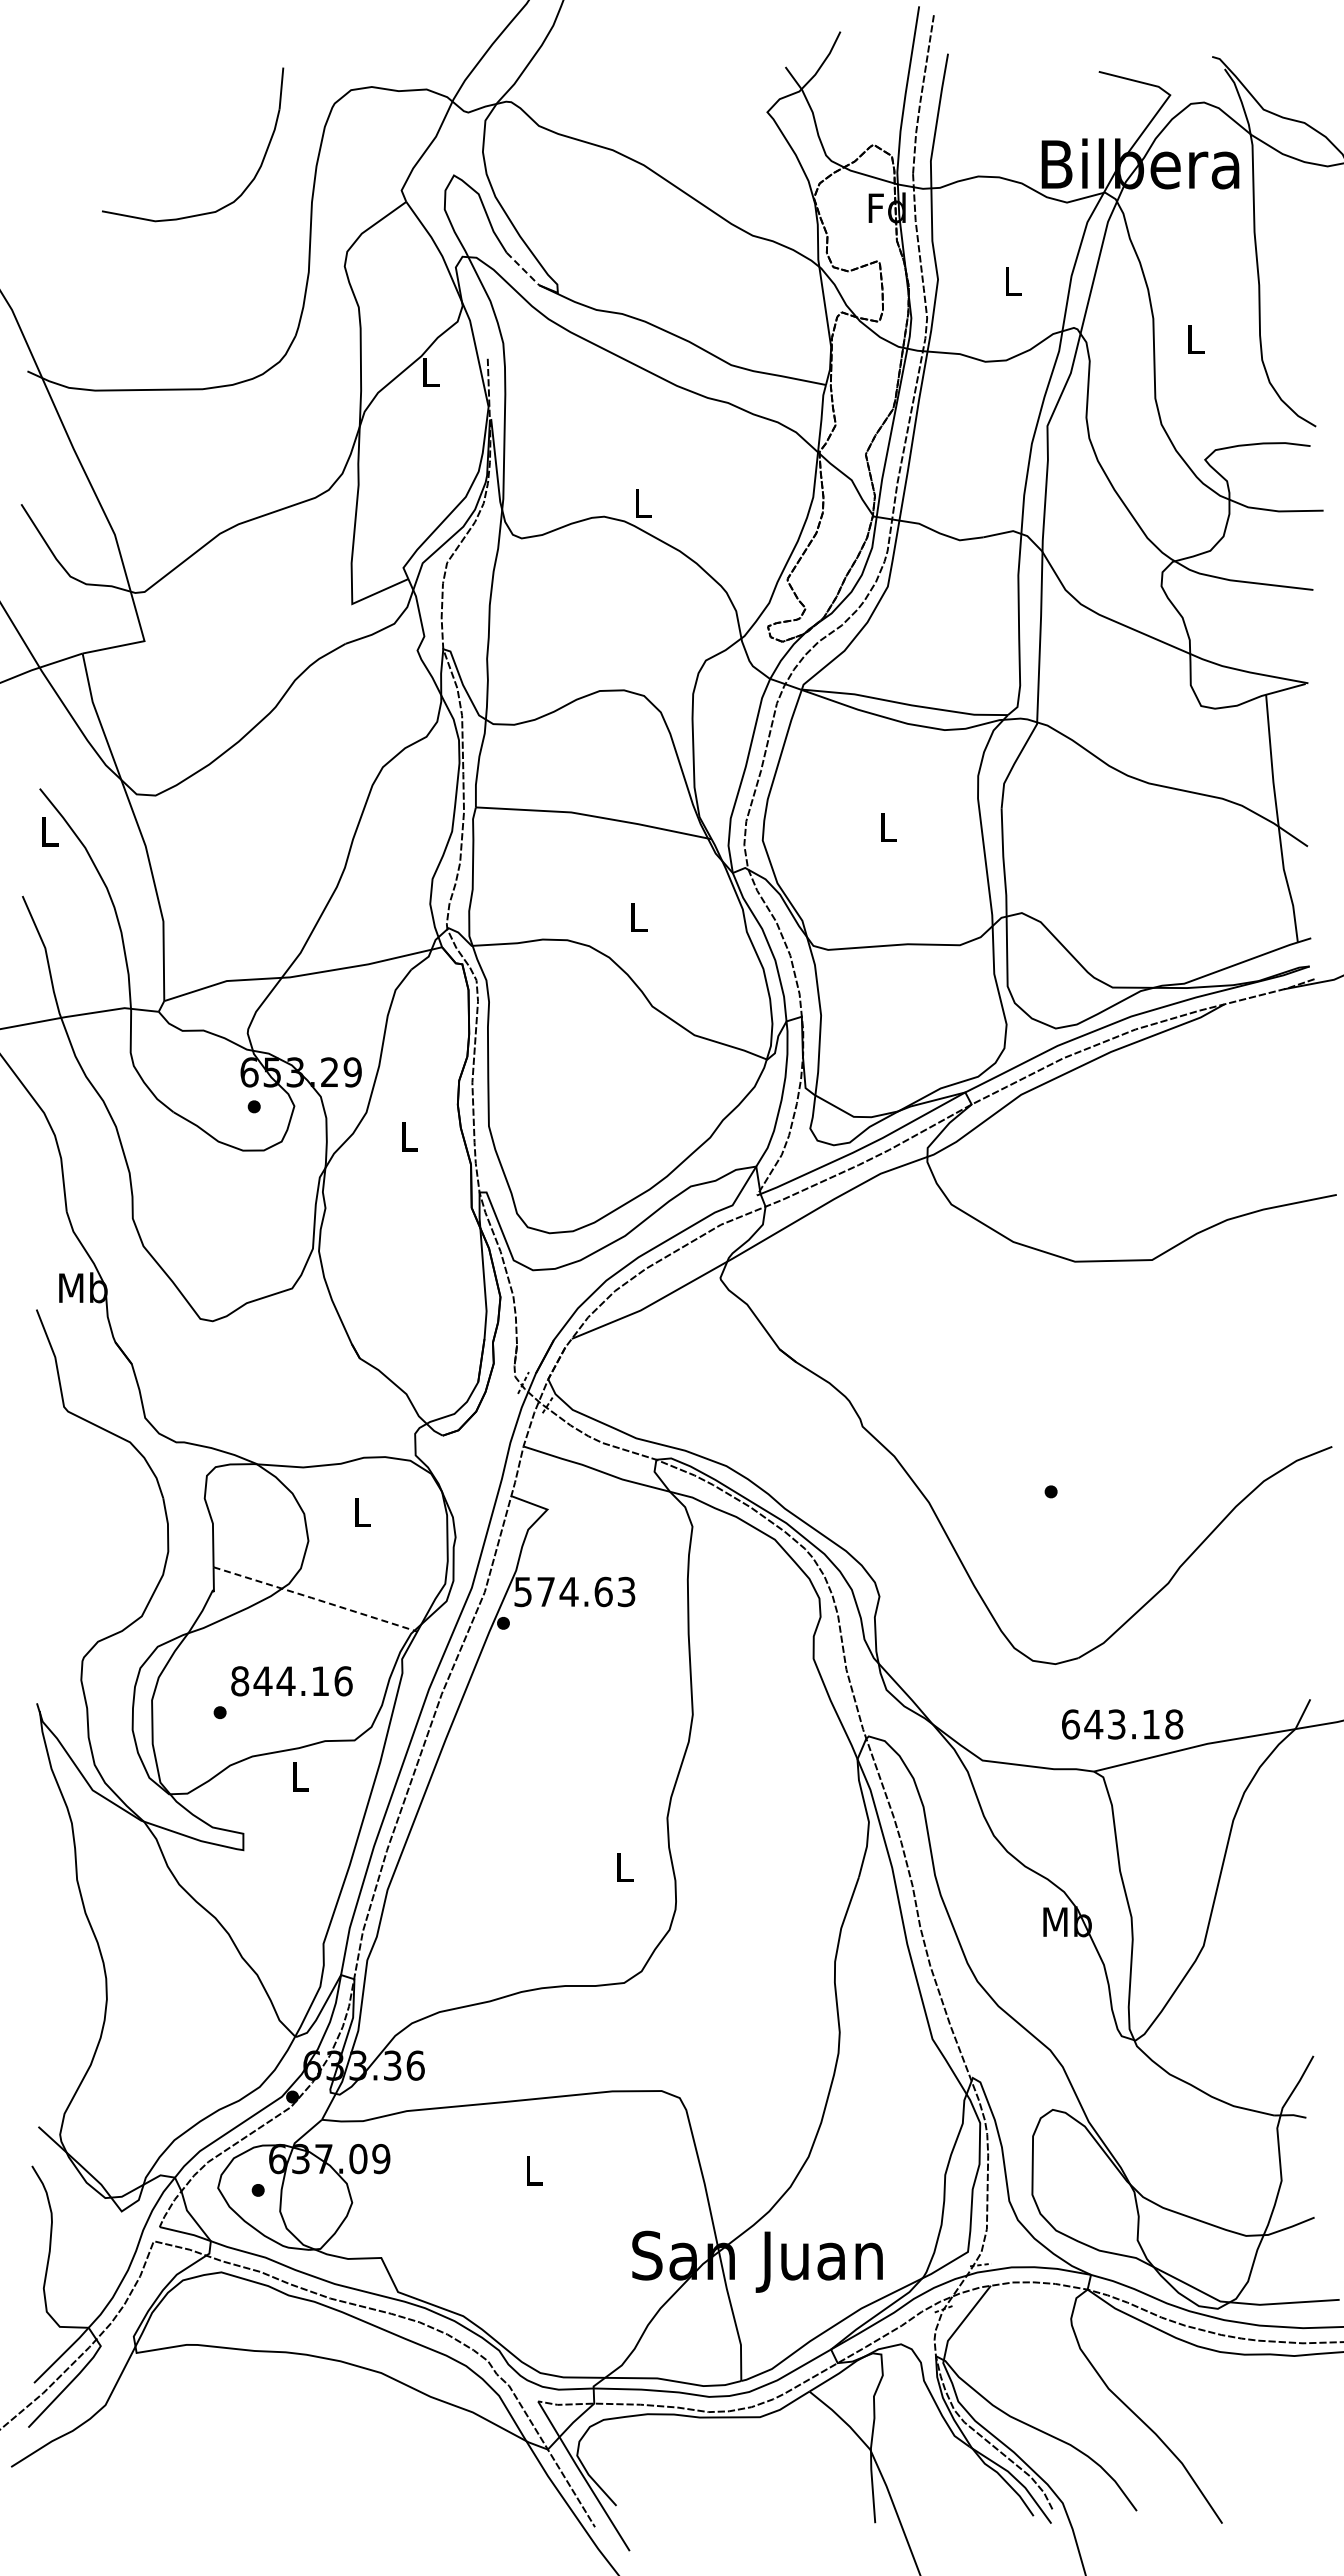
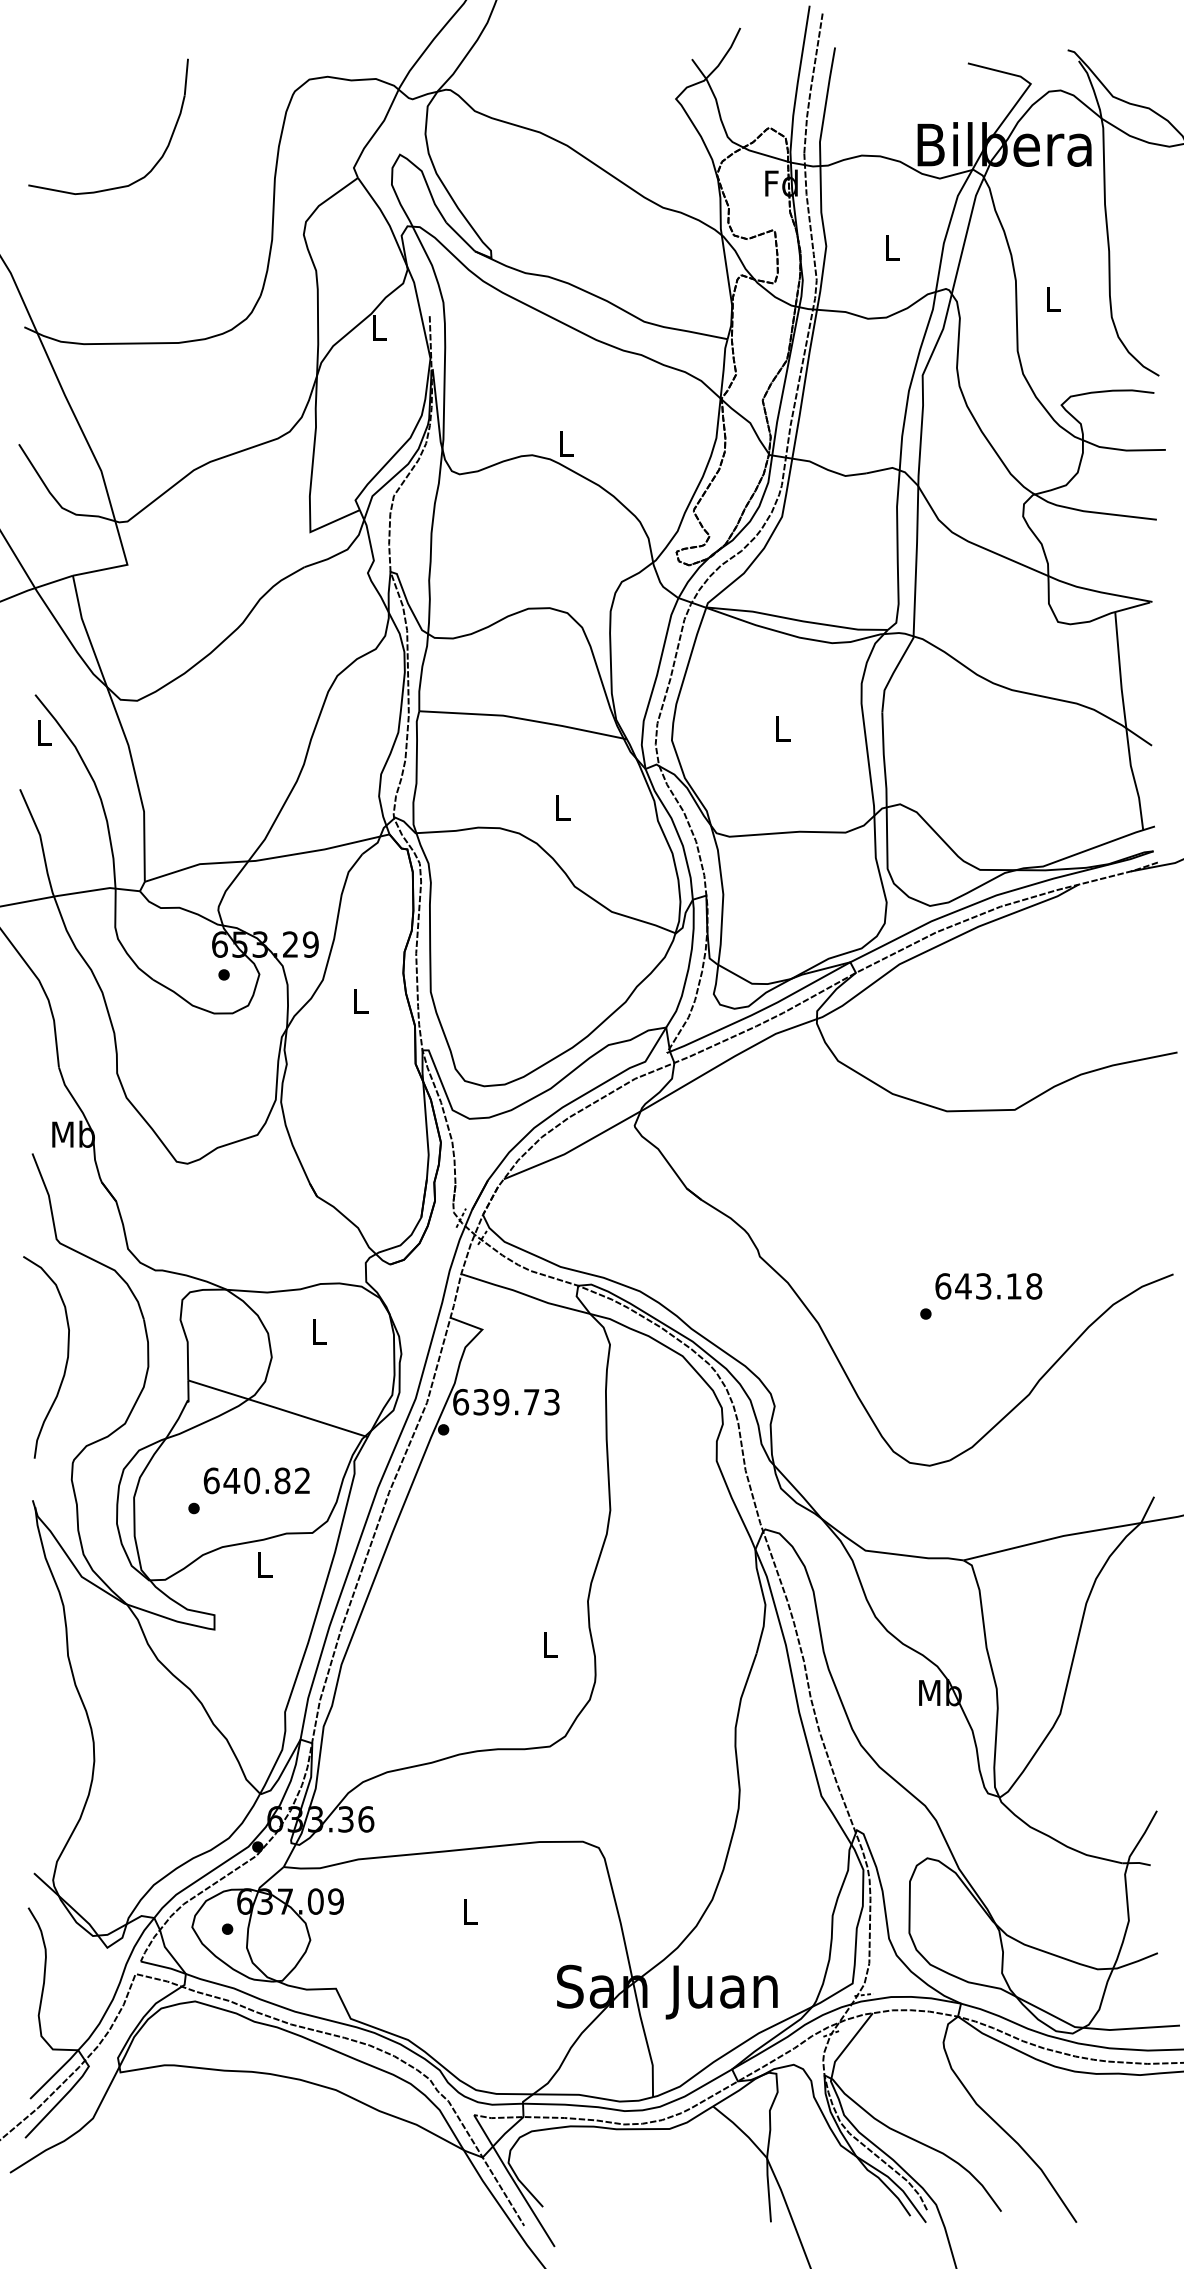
part: (246, 186) -> (155, 163), moved
line: (522, 268) -> (460, 236), dashed -> solid
curve: (74, 1547) -> (65, 1363), added
text: (563, 1591) -> (496, 1401), 574.63 -> 639.73
line: (315, 1599) -> (278, 1408), dashed -> solid
text: (291, 1681) -> (256, 1481), 844.16 -> 640.82
text: (1122, 1724) -> (988, 1286), moved

